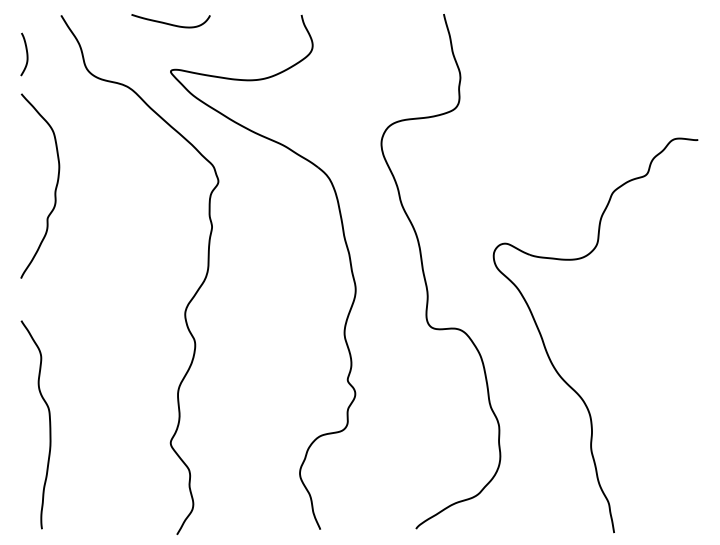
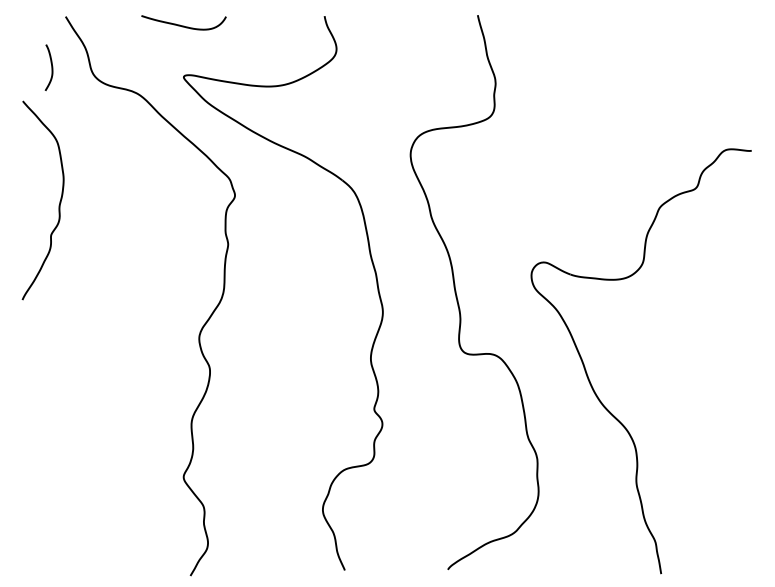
curve: (26, 54) -> (51, 67), moved
curve: (48, 421) -> (52, 453), removed

